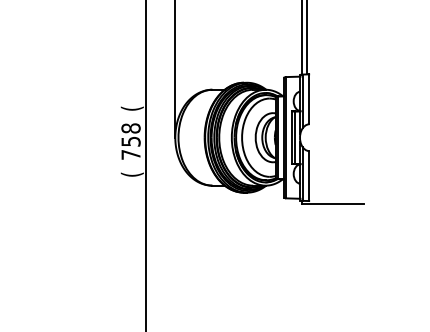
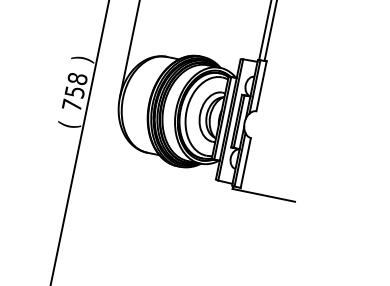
text: (131, 108) -> (82, 59), ( -> )

